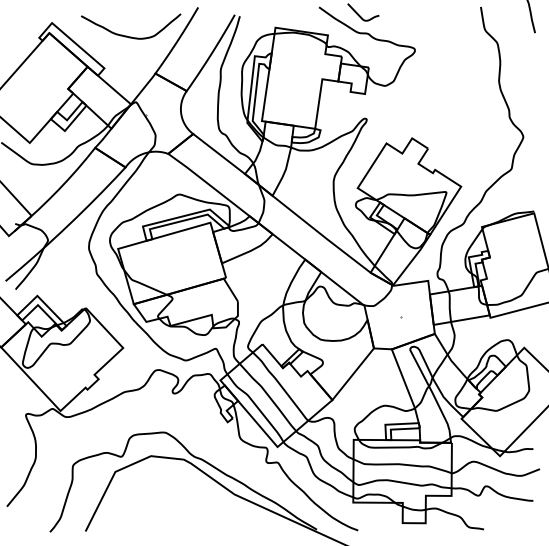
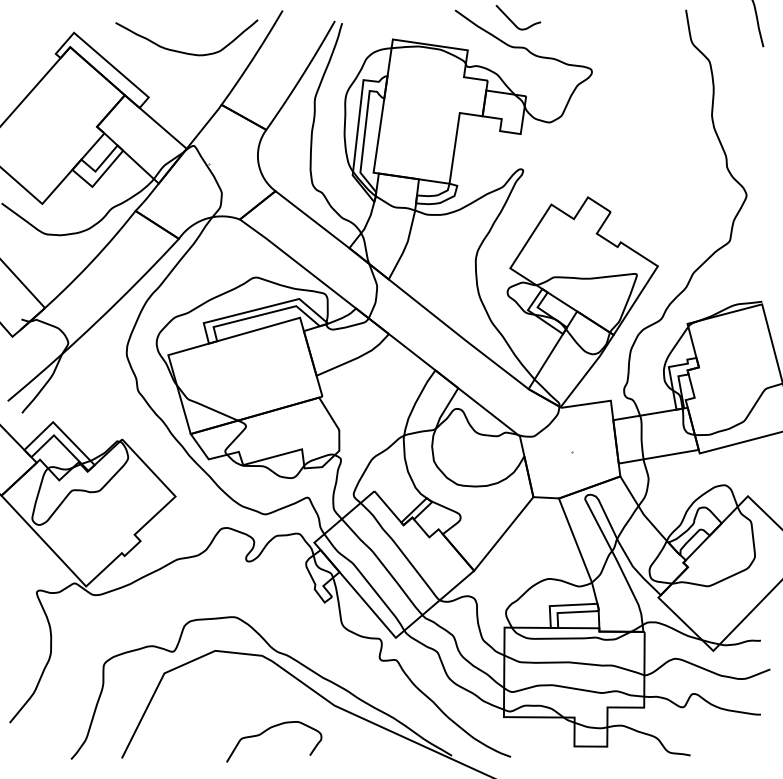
curve: (186, 513) -> (265, 732), added

